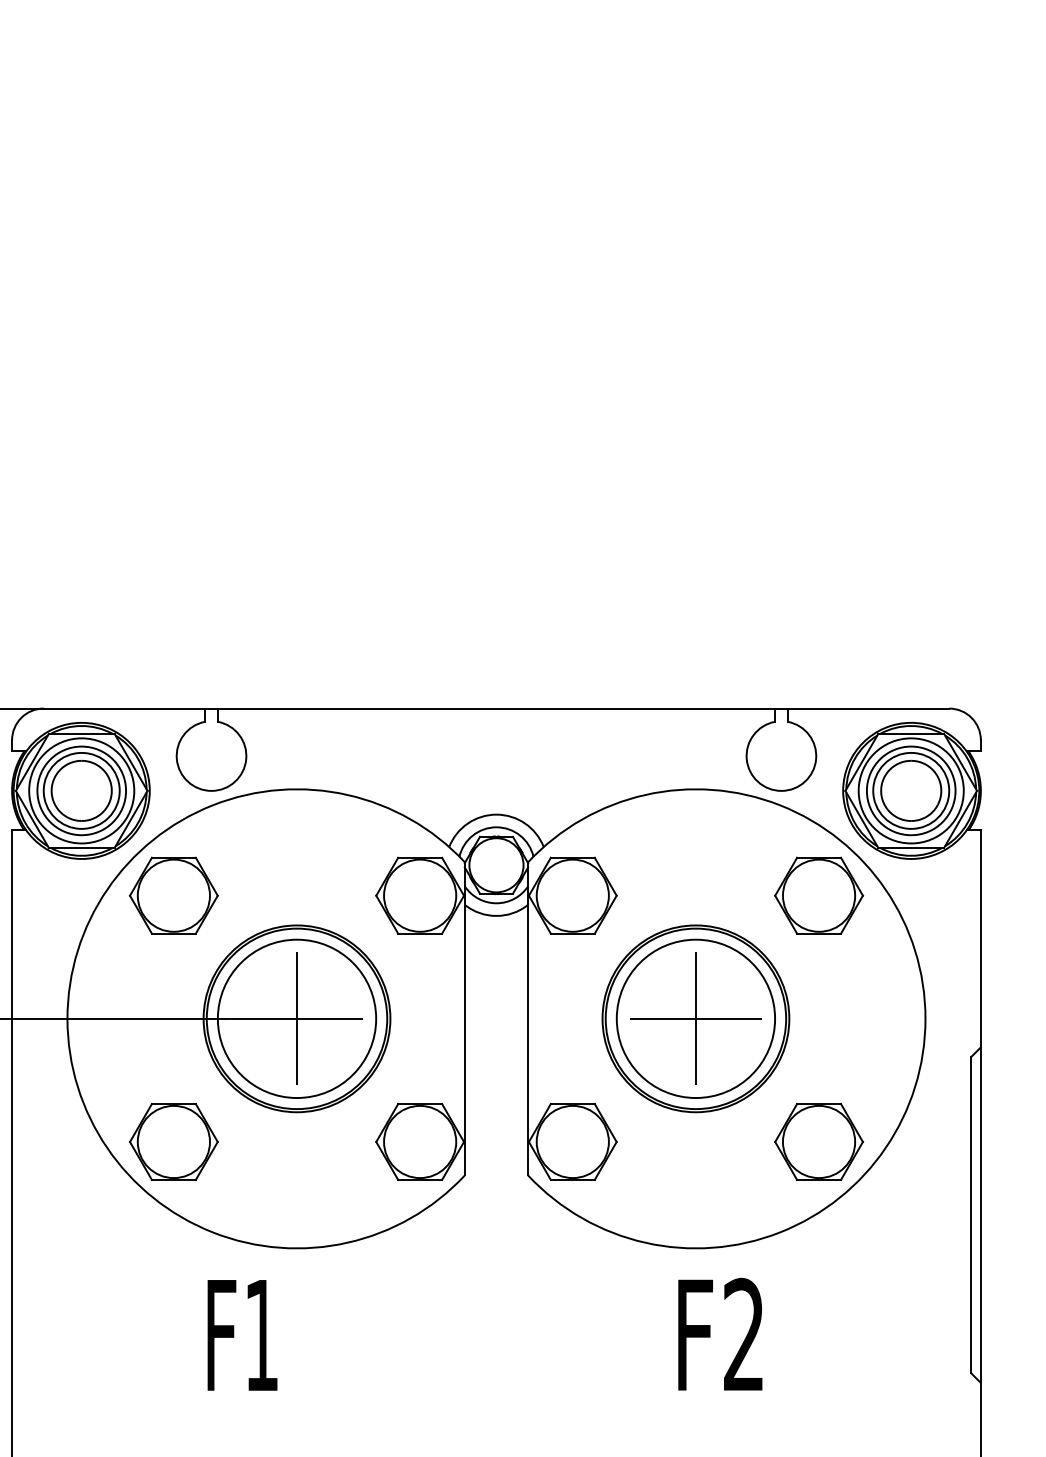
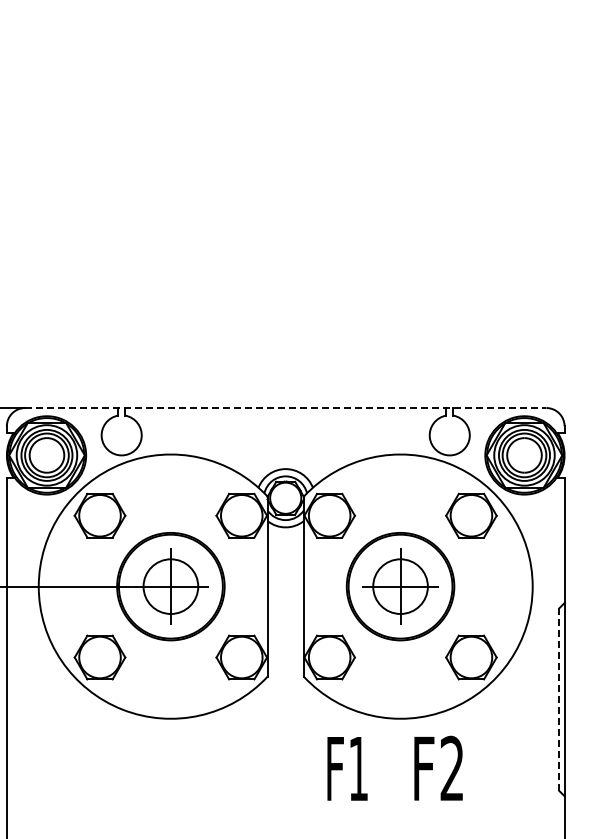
line: (496, 709) -> (285, 408), solid -> dashed
circle: (296, 1018) -> (170, 586), size x0.6
circle: (695, 1018) -> (400, 586), size x0.6
line: (972, 1214) -> (559, 699), solid -> dashed
text: (720, 1333) -> (438, 767), moved
text: (242, 1334) -> (347, 768), moved

